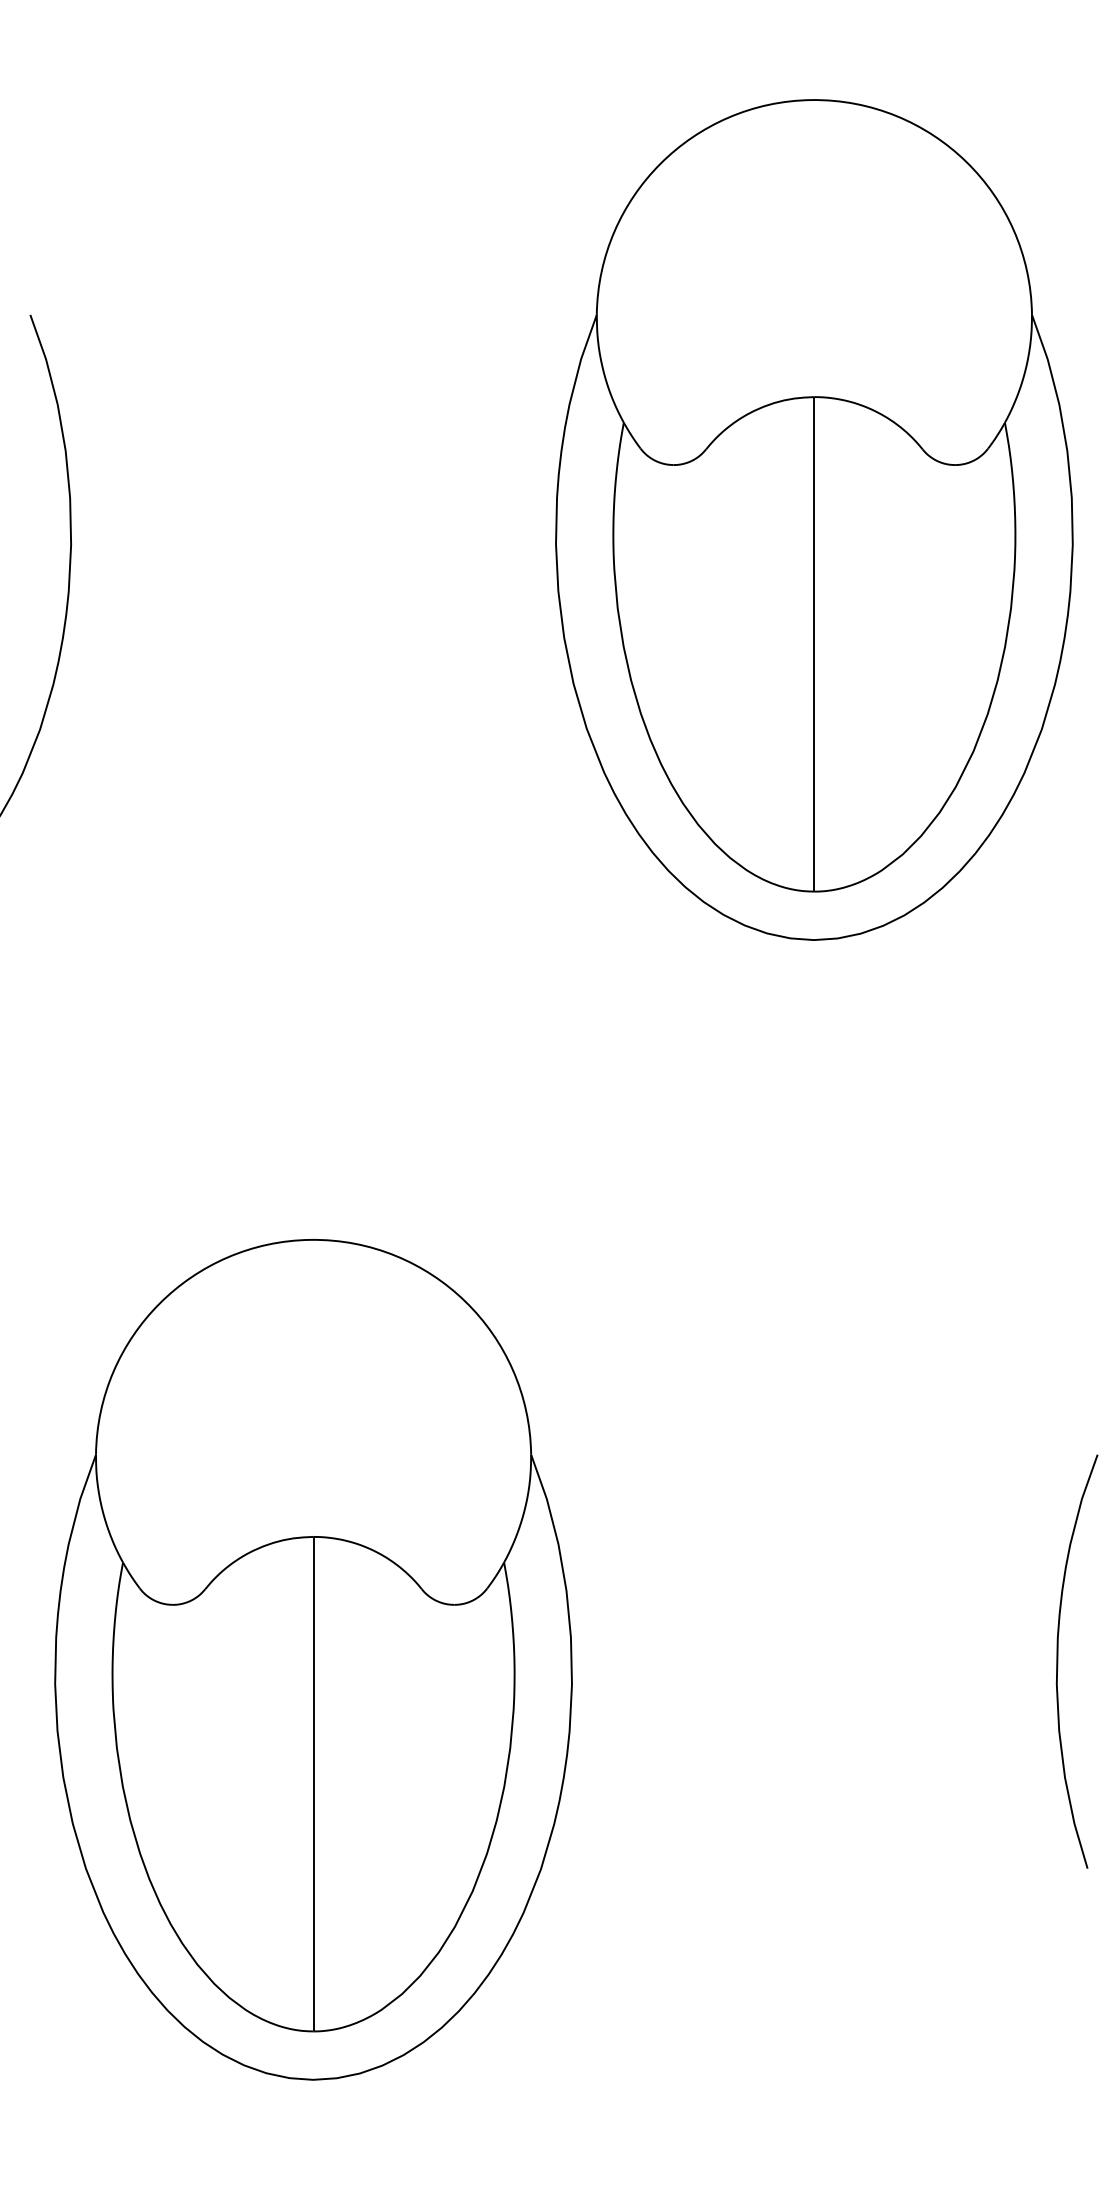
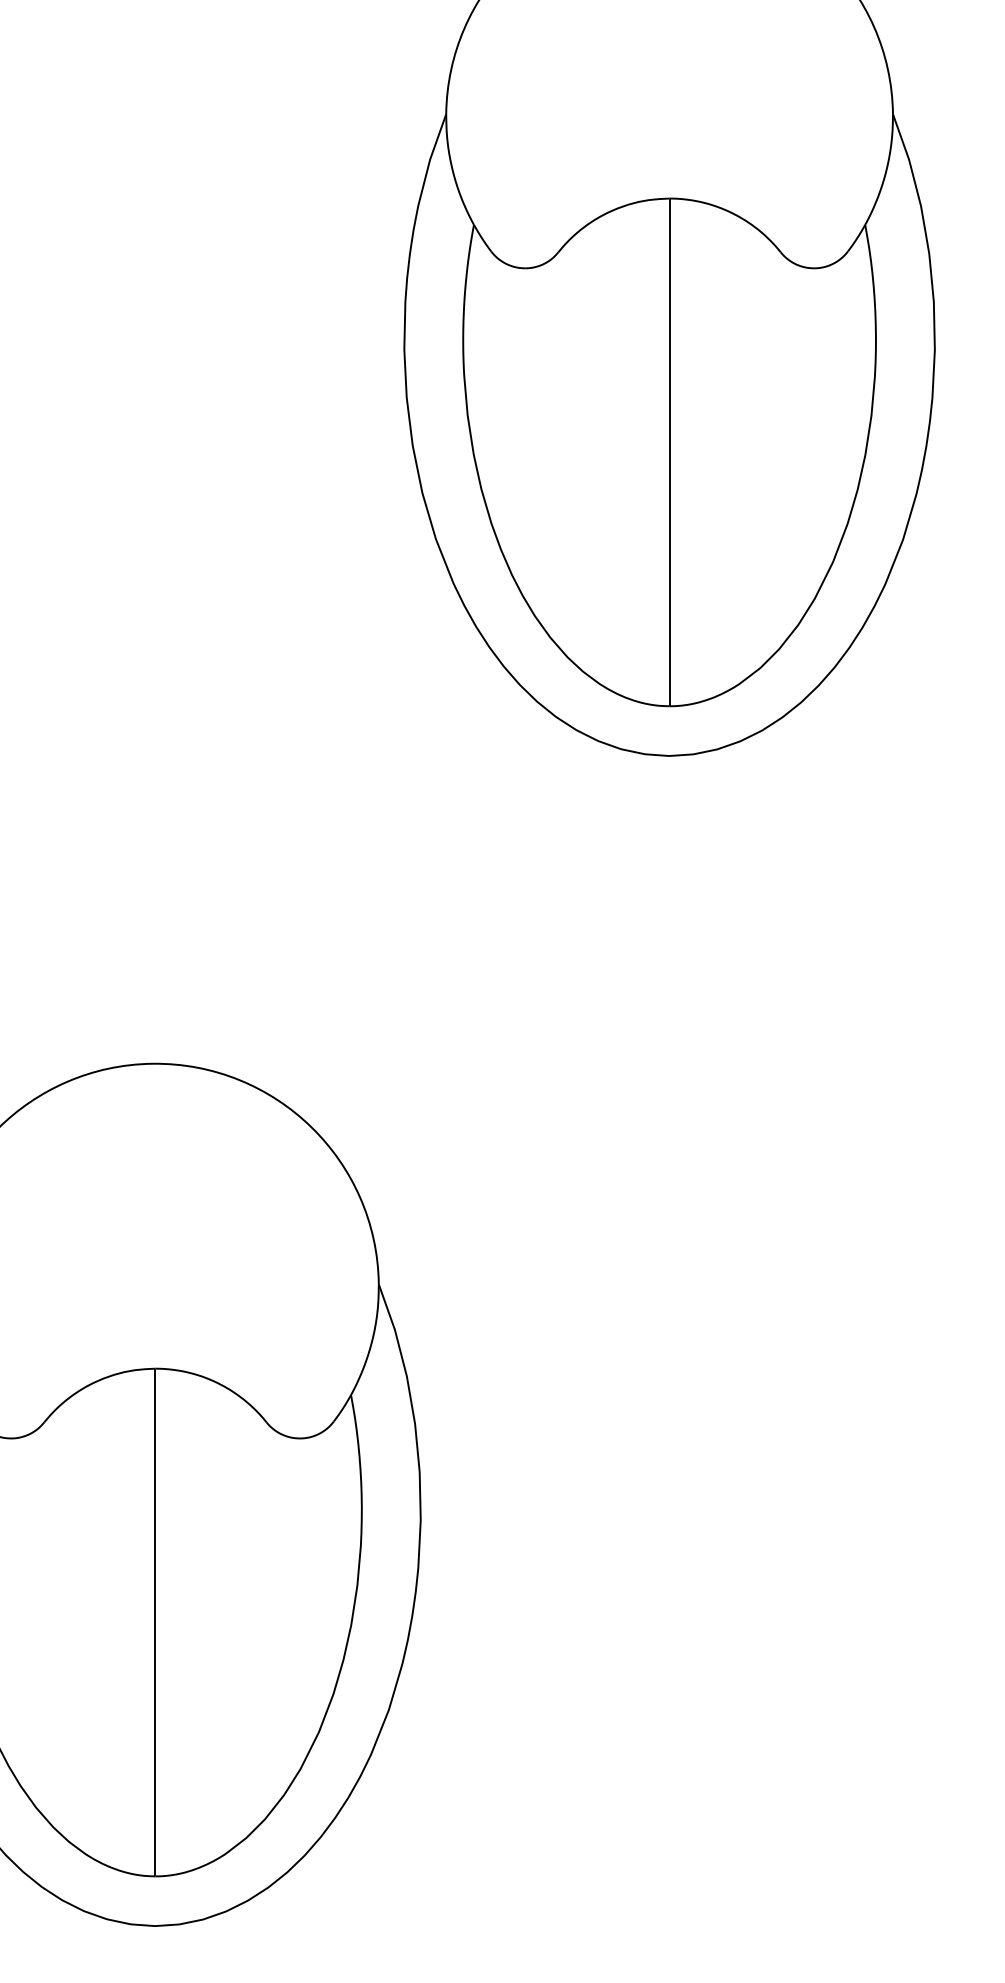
curve: (1058, 1661) -> (920, 1496), removed

